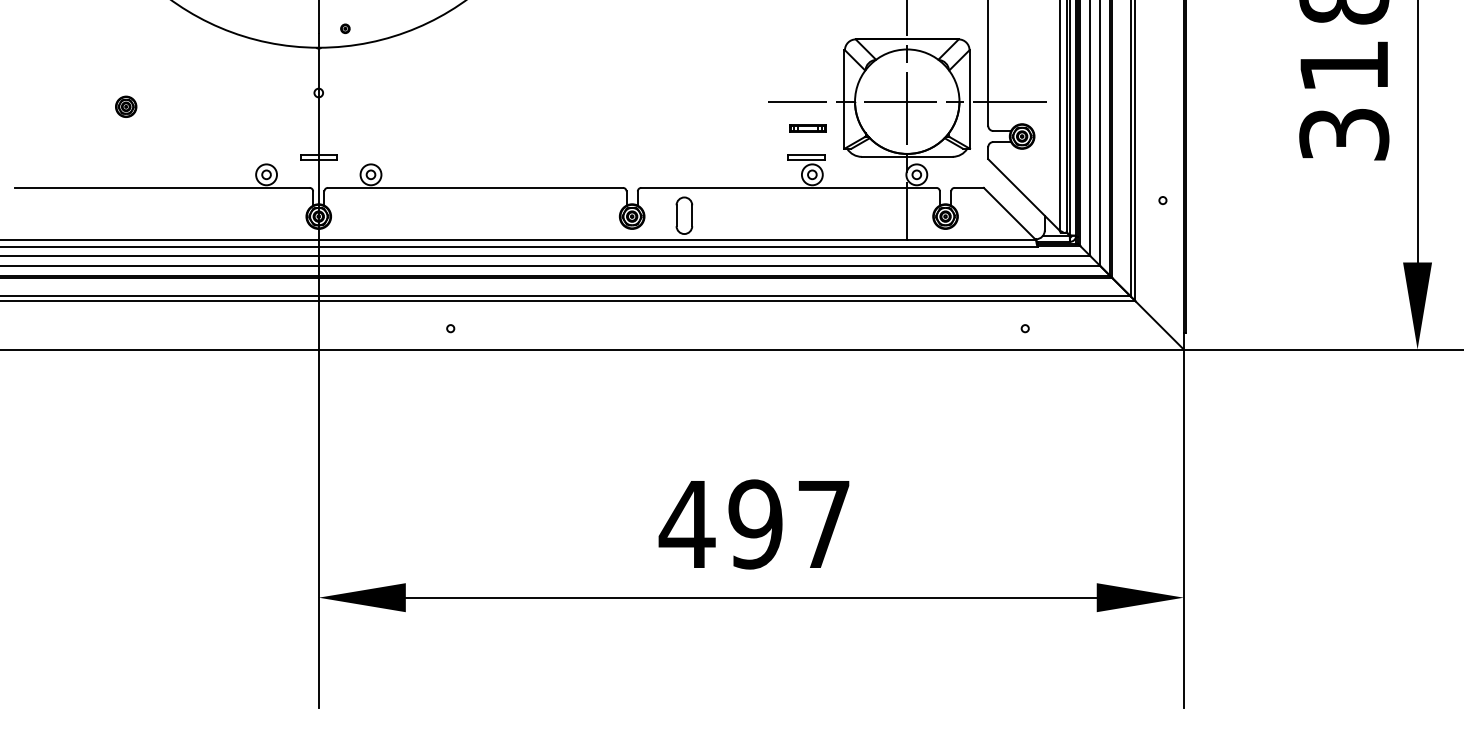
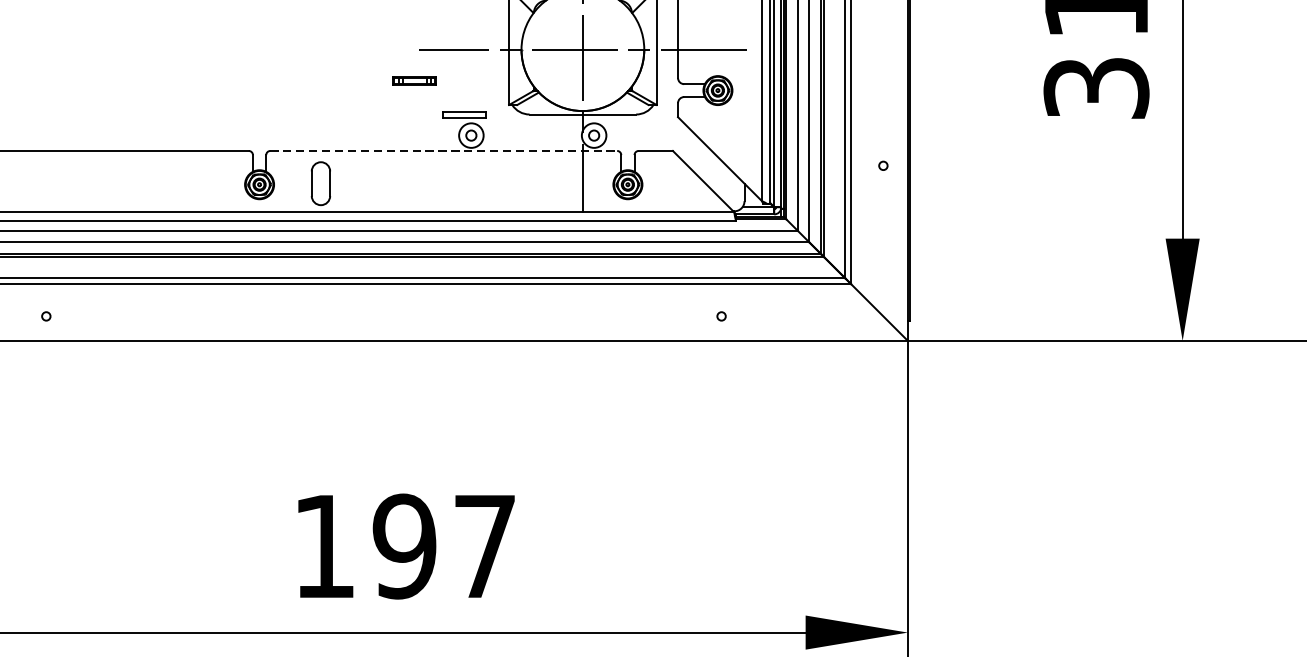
part: (807, 128) -> (413, 81), moved
line: (788, 187) -> (443, 150), solid -> dashed
text: (686, 524) -> (323, 546), 497 -> 197

